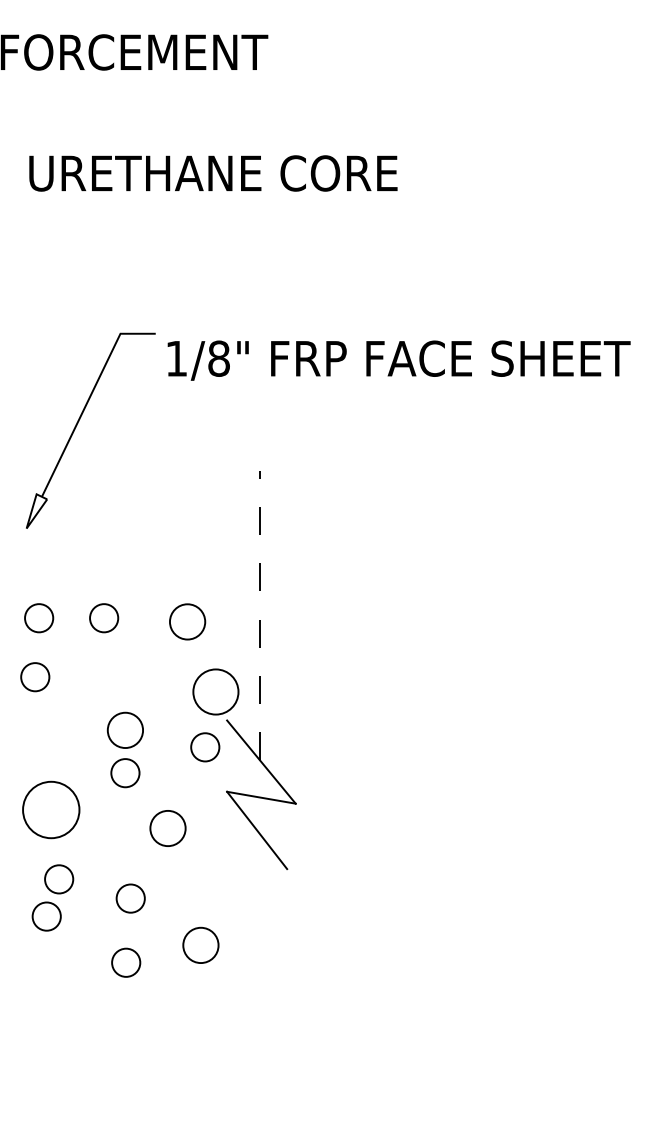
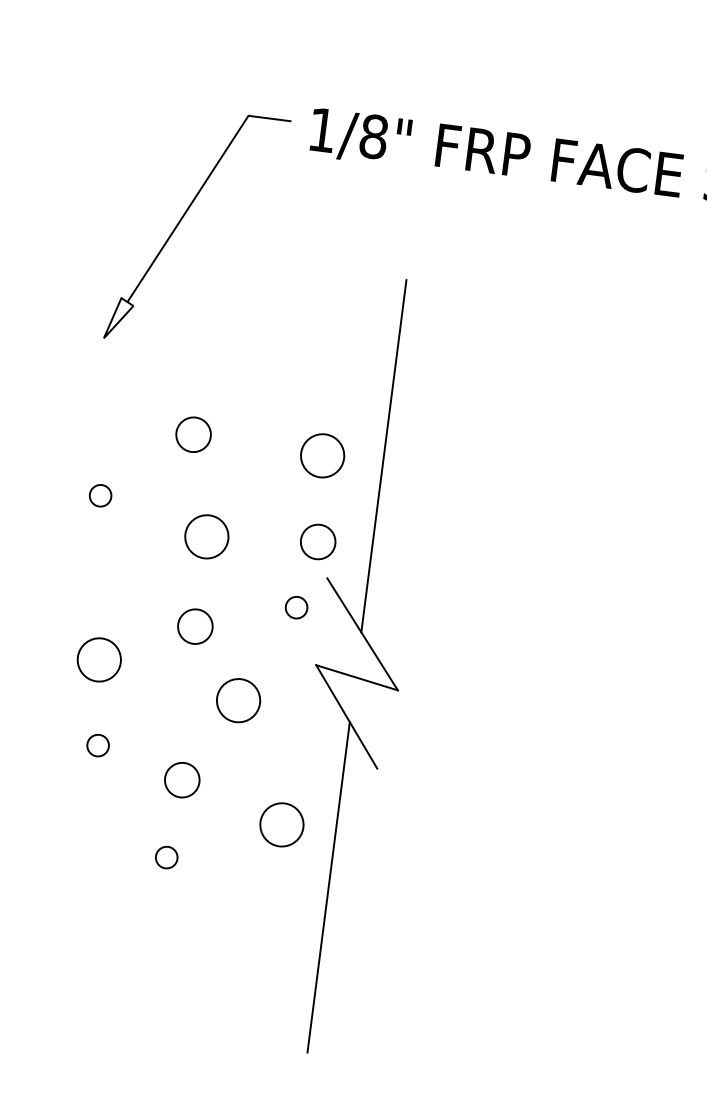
part: (78, 423) -> (183, 218), moved
line: (260, 615) -> (384, 455), dashed -> solid
circle: (39, 618) -> (114, 425), removed
circle: (187, 621) -> (322, 455), moved
circle: (35, 677) -> (100, 496), size x0.62
circle: (215, 691) -> (317, 541), size x0.62
circle: (124, 729) -> (205, 535), moved
circle: (205, 747) -> (296, 607), size x0.62
circle: (50, 809) -> (98, 659), size x0.62
circle: (58, 879) -> (97, 745), size x0.62
circle: (46, 916) -> (76, 788), removed
circle: (200, 944) -> (281, 823), moved
circle: (126, 962) -> (167, 857), size x0.62
line: (260, 969) -> (329, 886), added

